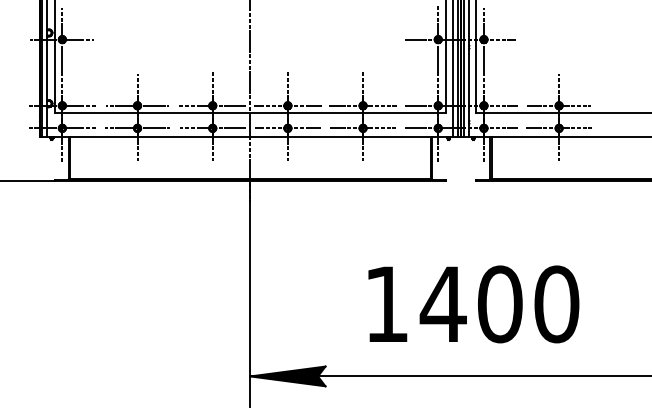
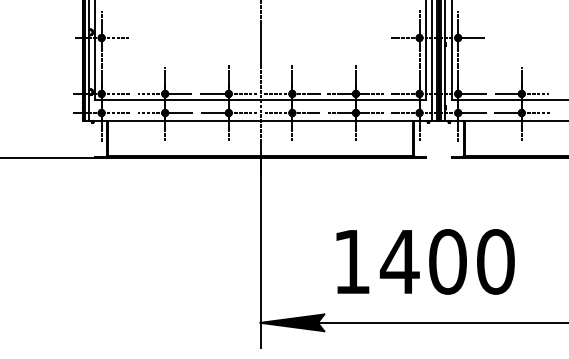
text: (473, 303) -> (425, 261), moved

